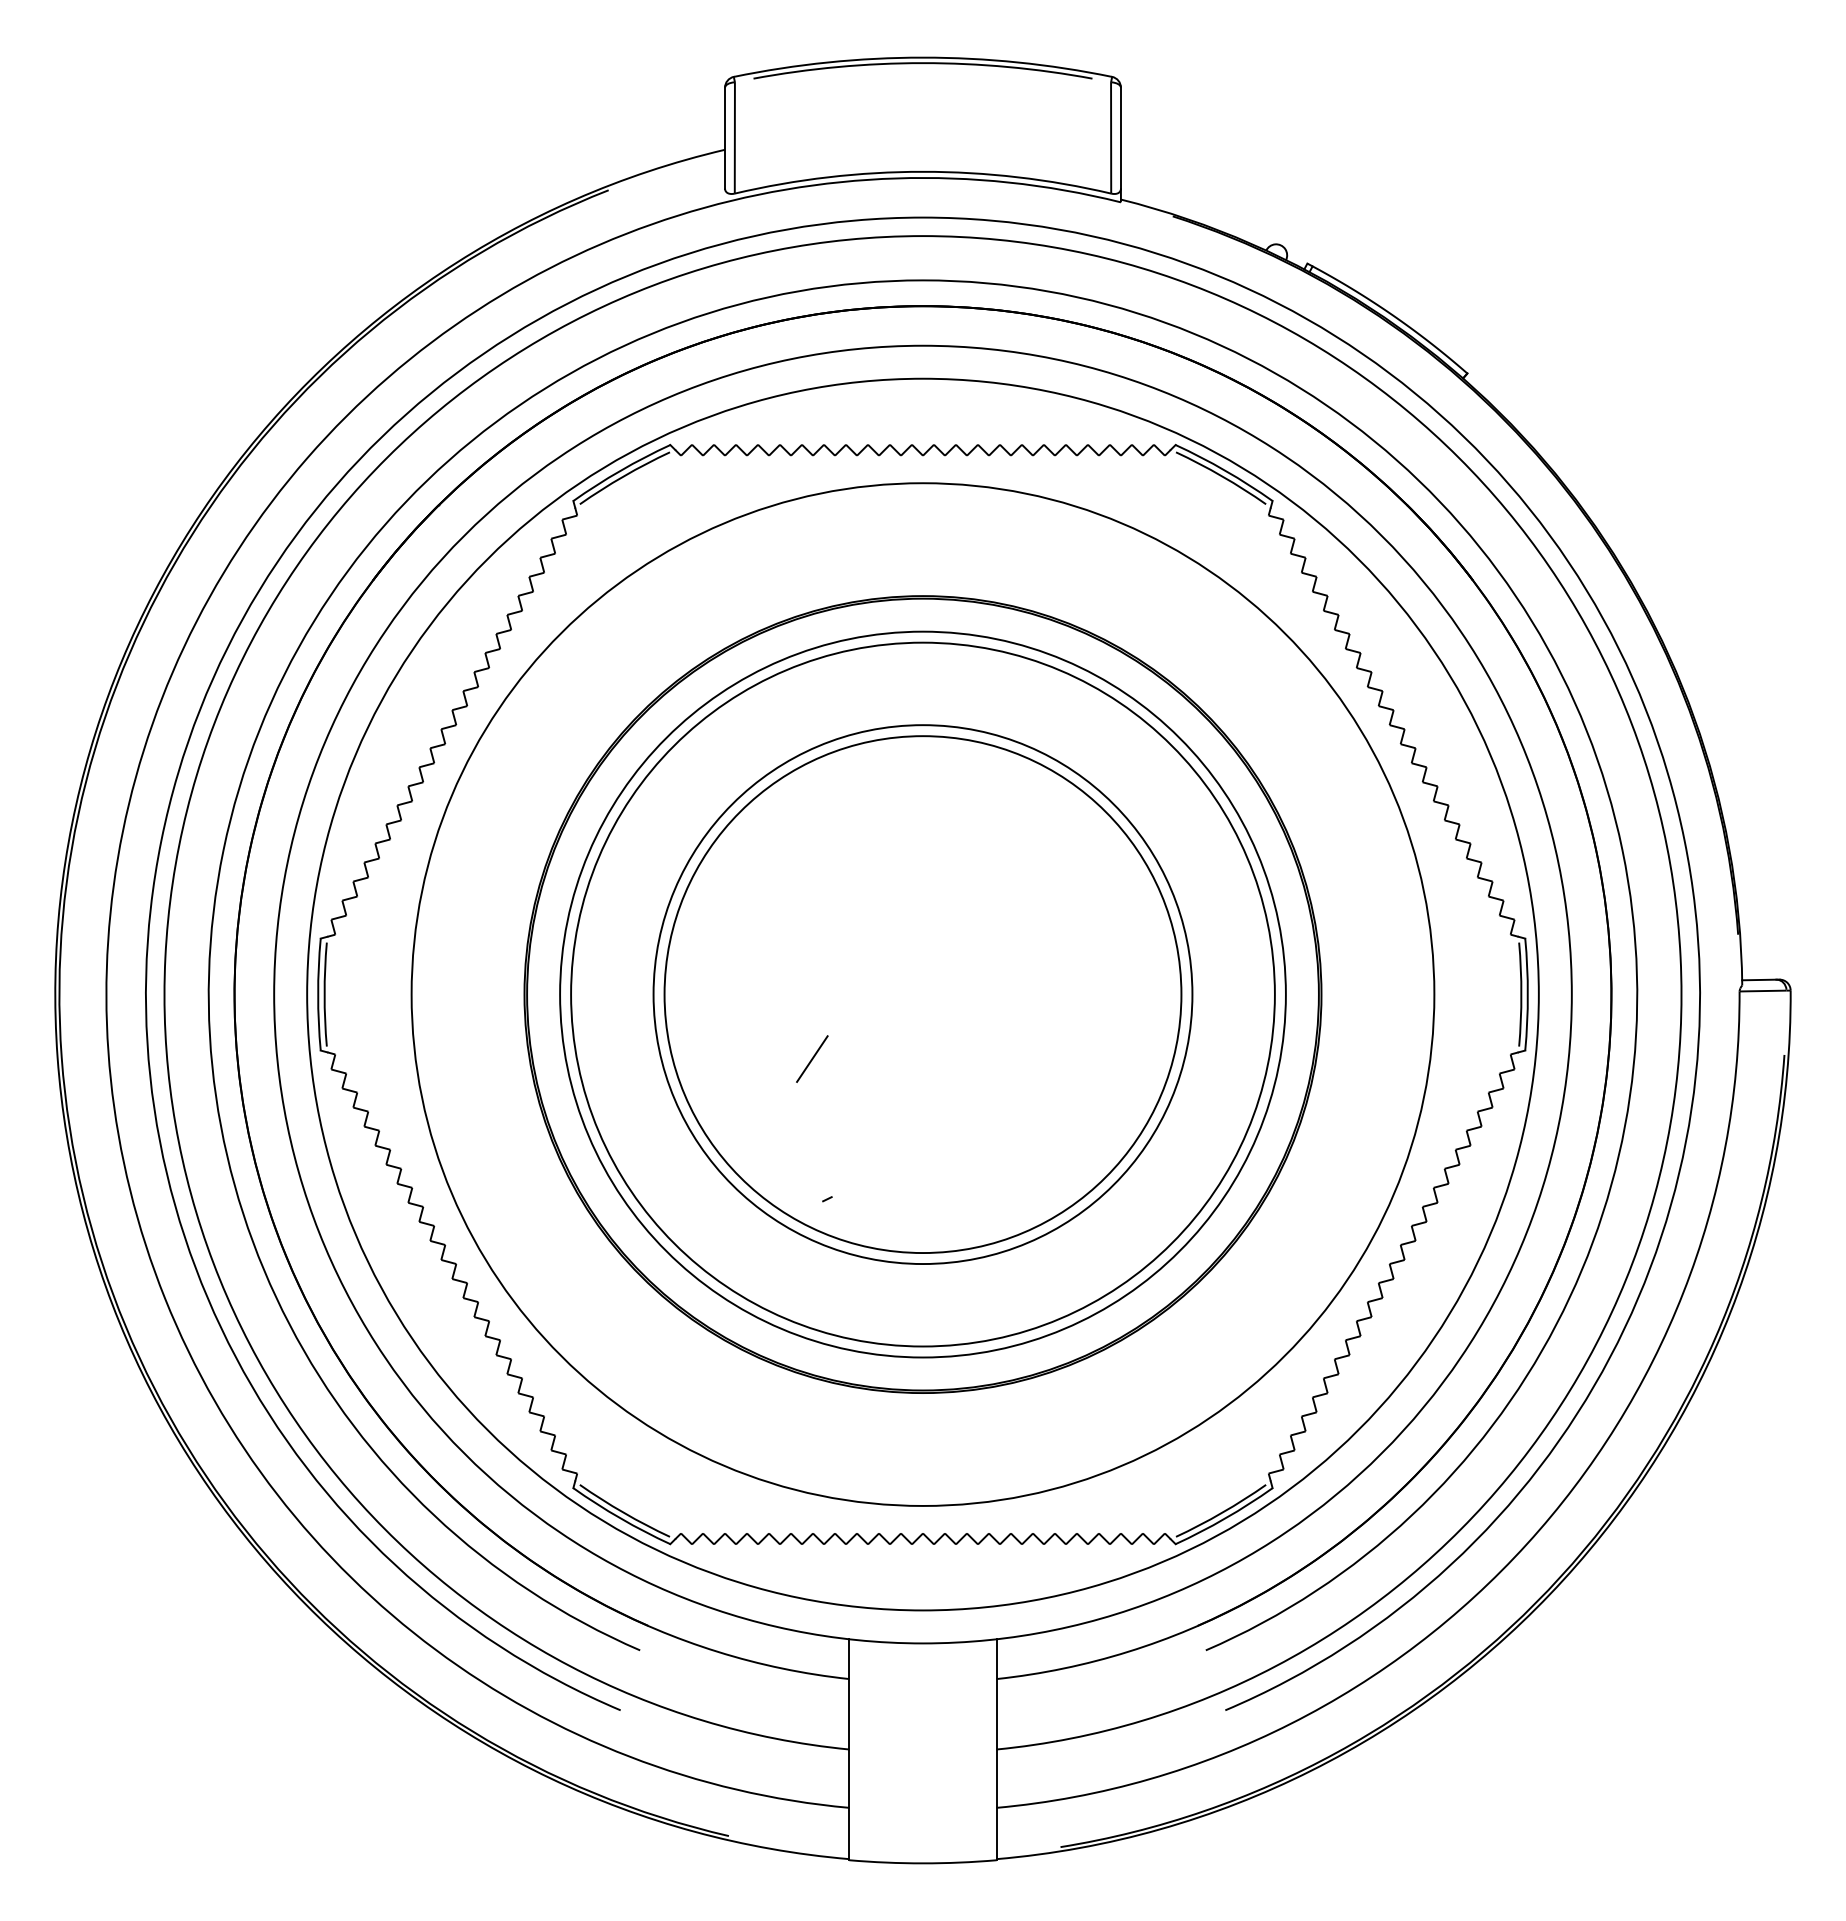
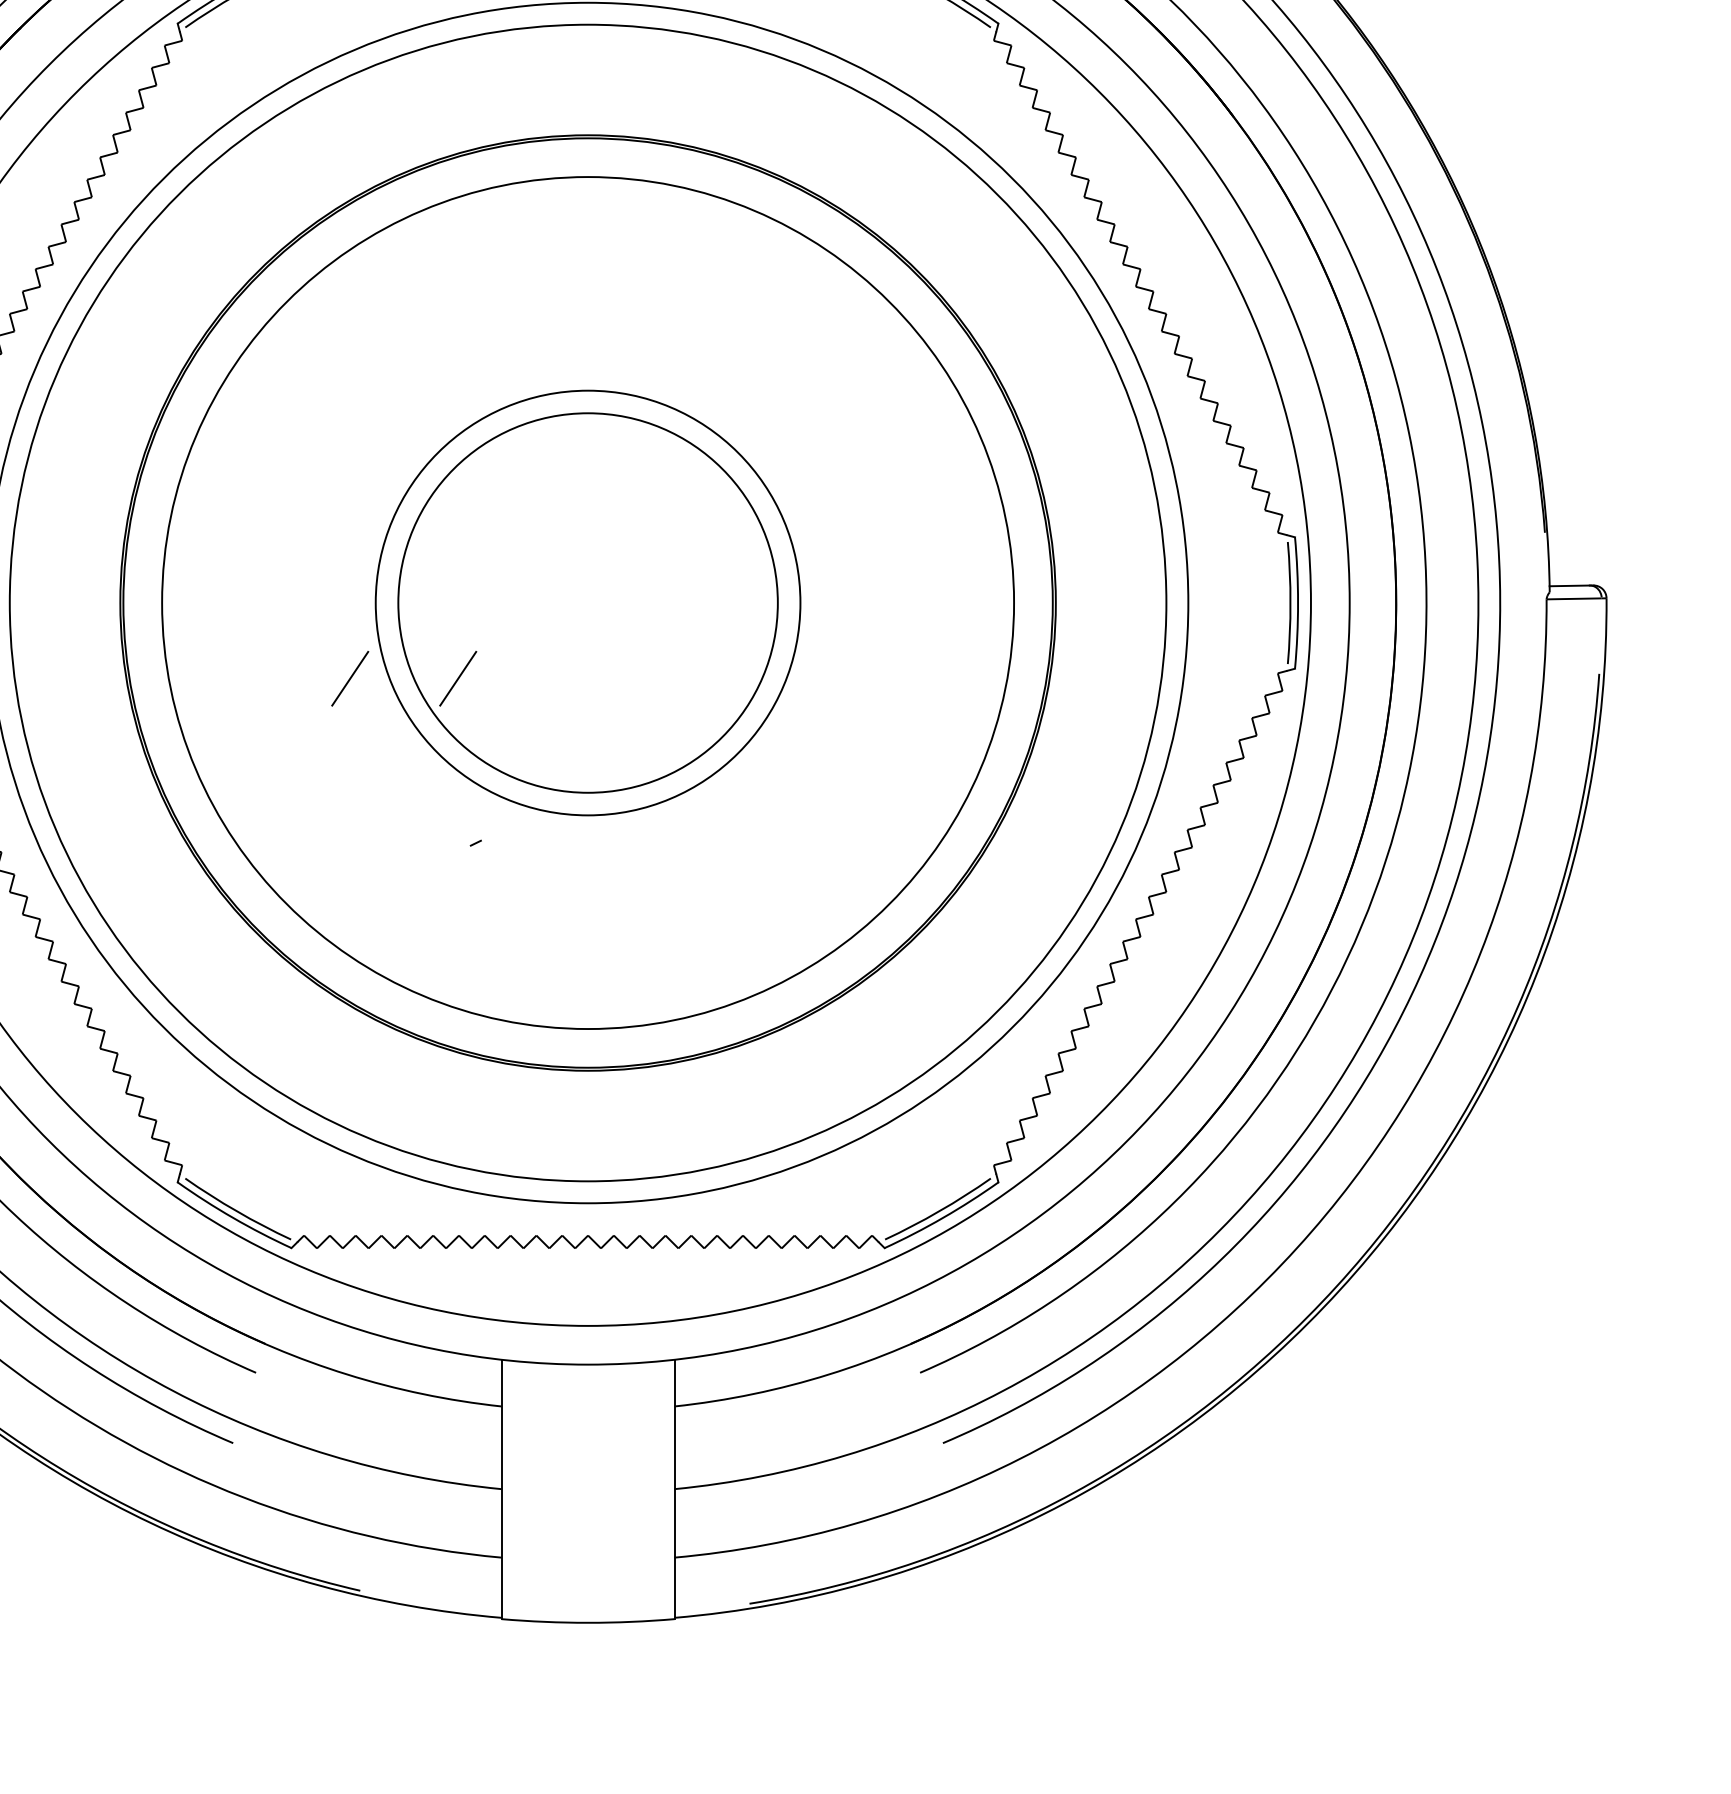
circle: (922, 994) -> (587, 602), size x0.6
circle: (922, 994) -> (587, 602), size x0.7
circle: (922, 994) -> (587, 602), size x1.4
line: (720, 1058) -> (350, 678), added

